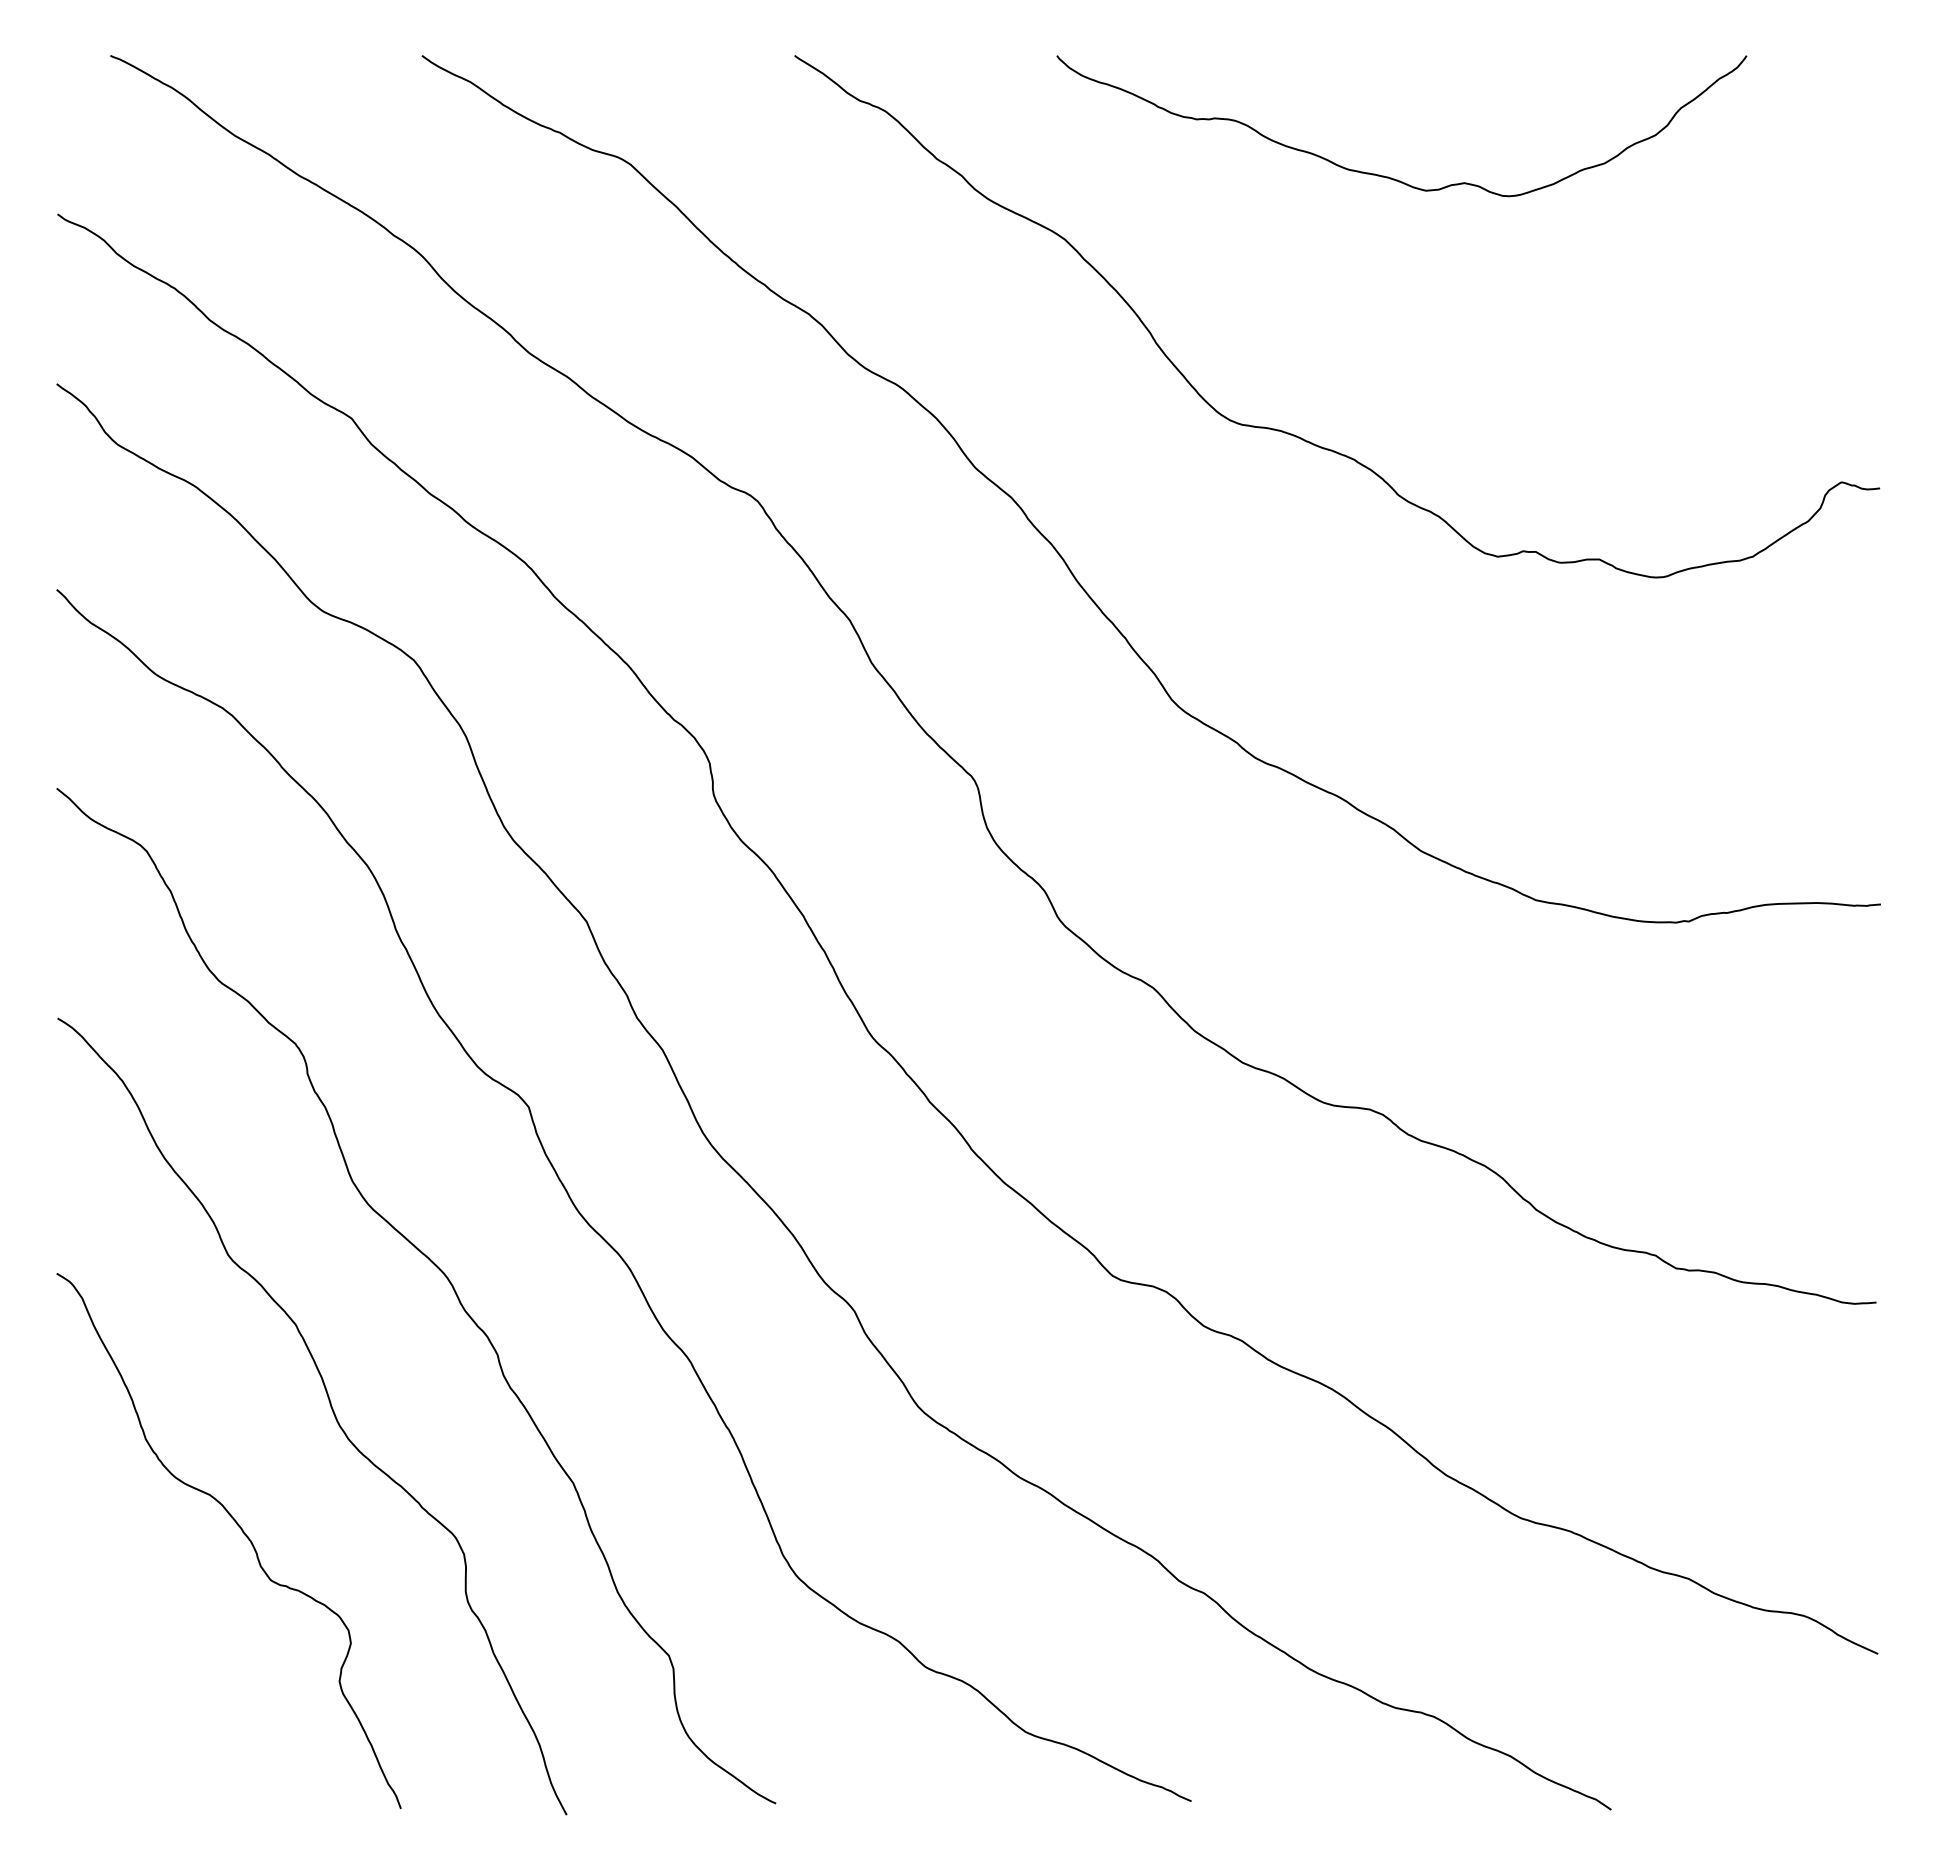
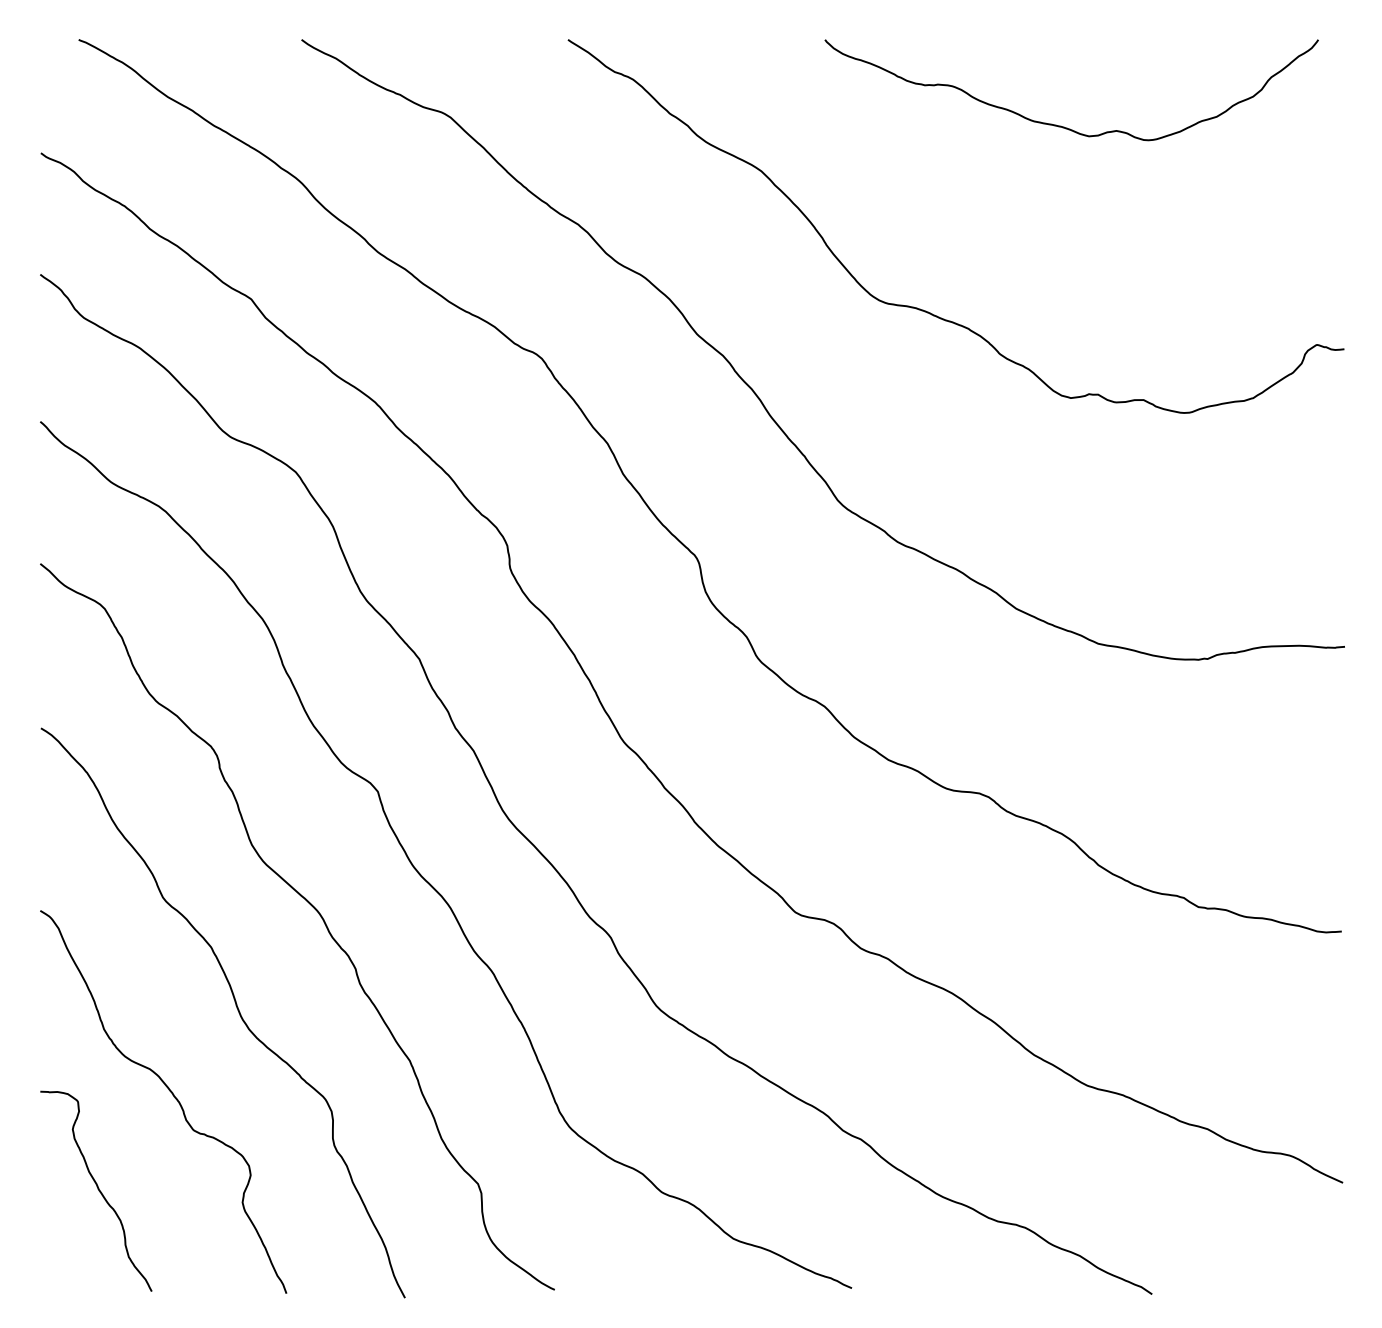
curve: (1388, 176) -> (1062, 126), moved
curve: (137, 1663) -> (98, 1189), added

